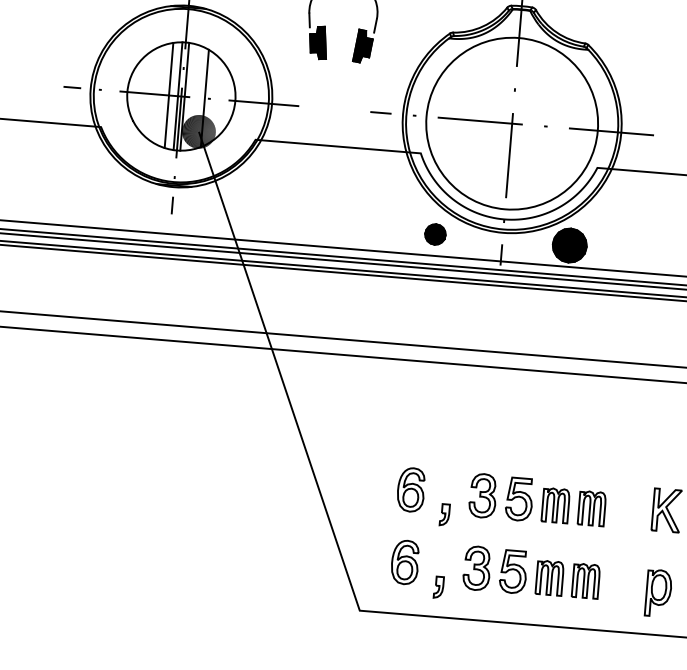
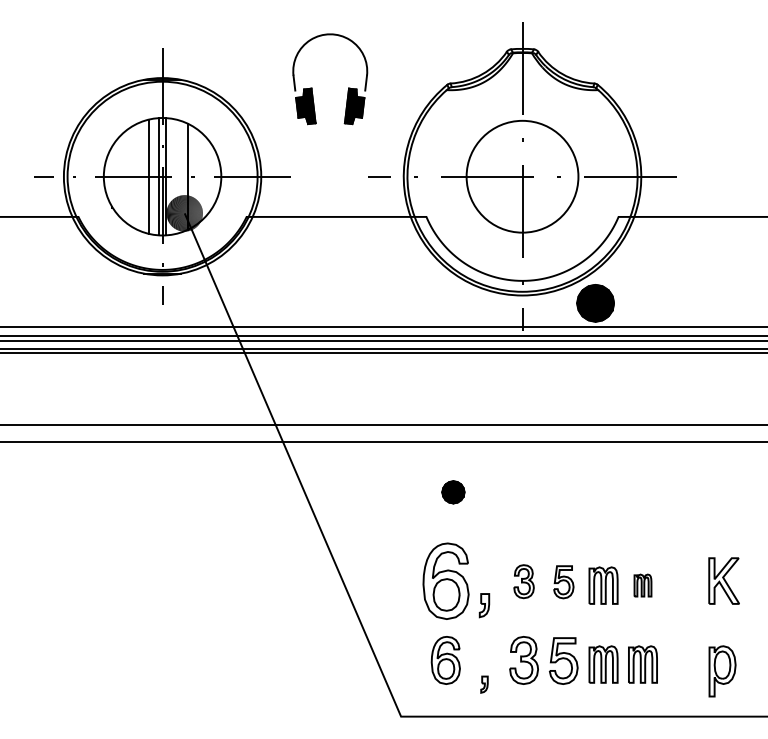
circle: (512, 123) -> (522, 176), size x0.6
part: (435, 234) -> (453, 492), moved
part: (410, 489) -> (445, 581), size x1.6
part: (482, 495) -> (523, 581), size x0.7
part: (519, 499) -> (563, 582), size x0.7
part: (591, 508) -> (642, 585), size x0.6
part: (438, 587) -> (484, 684), size x0.7

